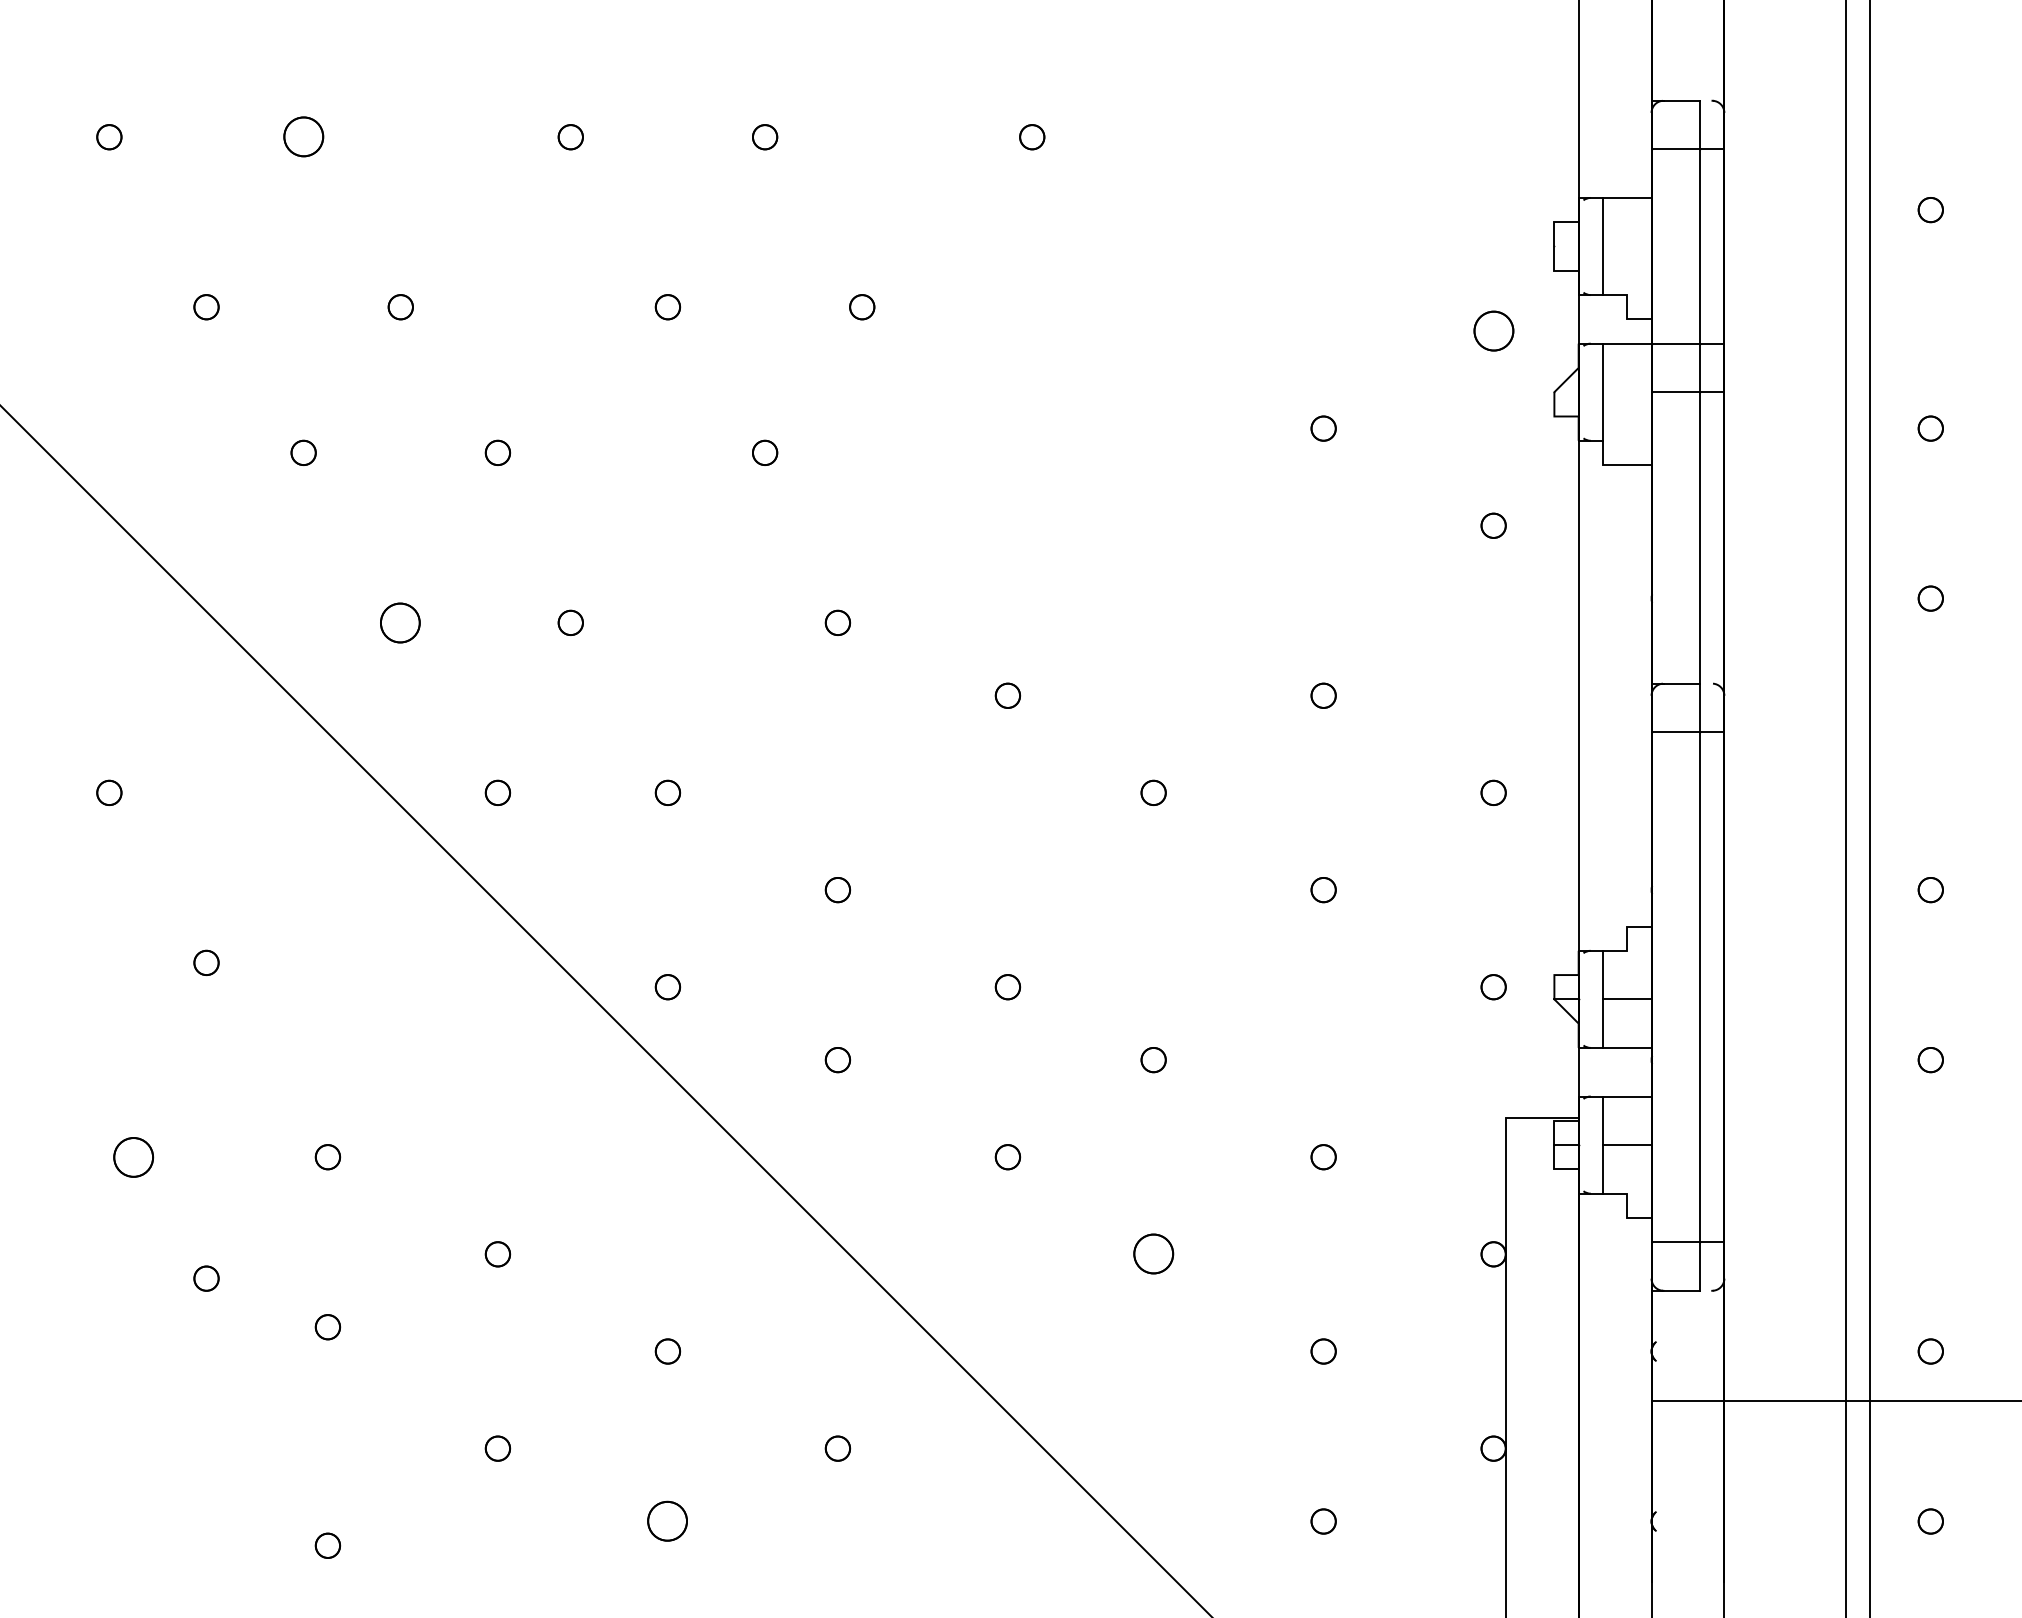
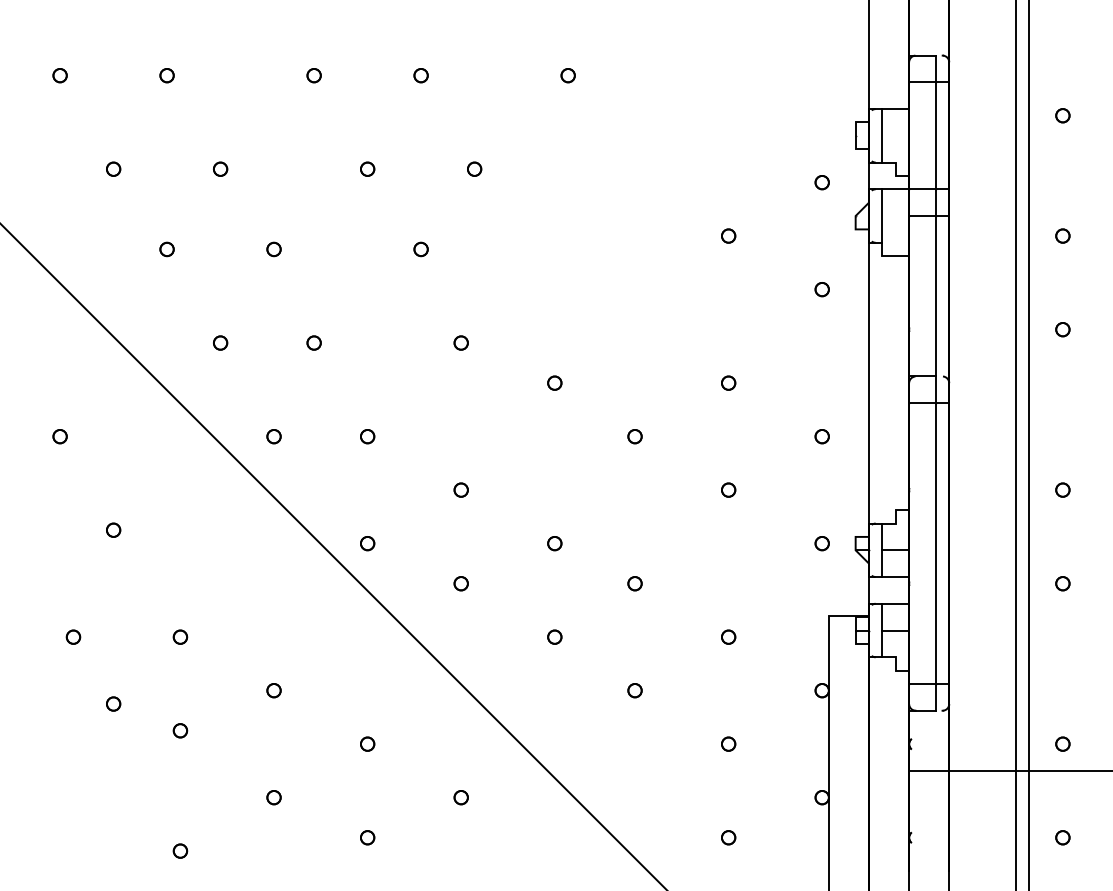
part: (302, 136) -> (166, 75), size x0.62
part: (1492, 331) -> (821, 182), size x0.62
part: (400, 621) -> (220, 342), size x0.62
part: (133, 1155) -> (73, 636), size x0.62
part: (1152, 1254) -> (634, 690), size x0.62
part: (667, 1521) -> (367, 837), size x0.62

